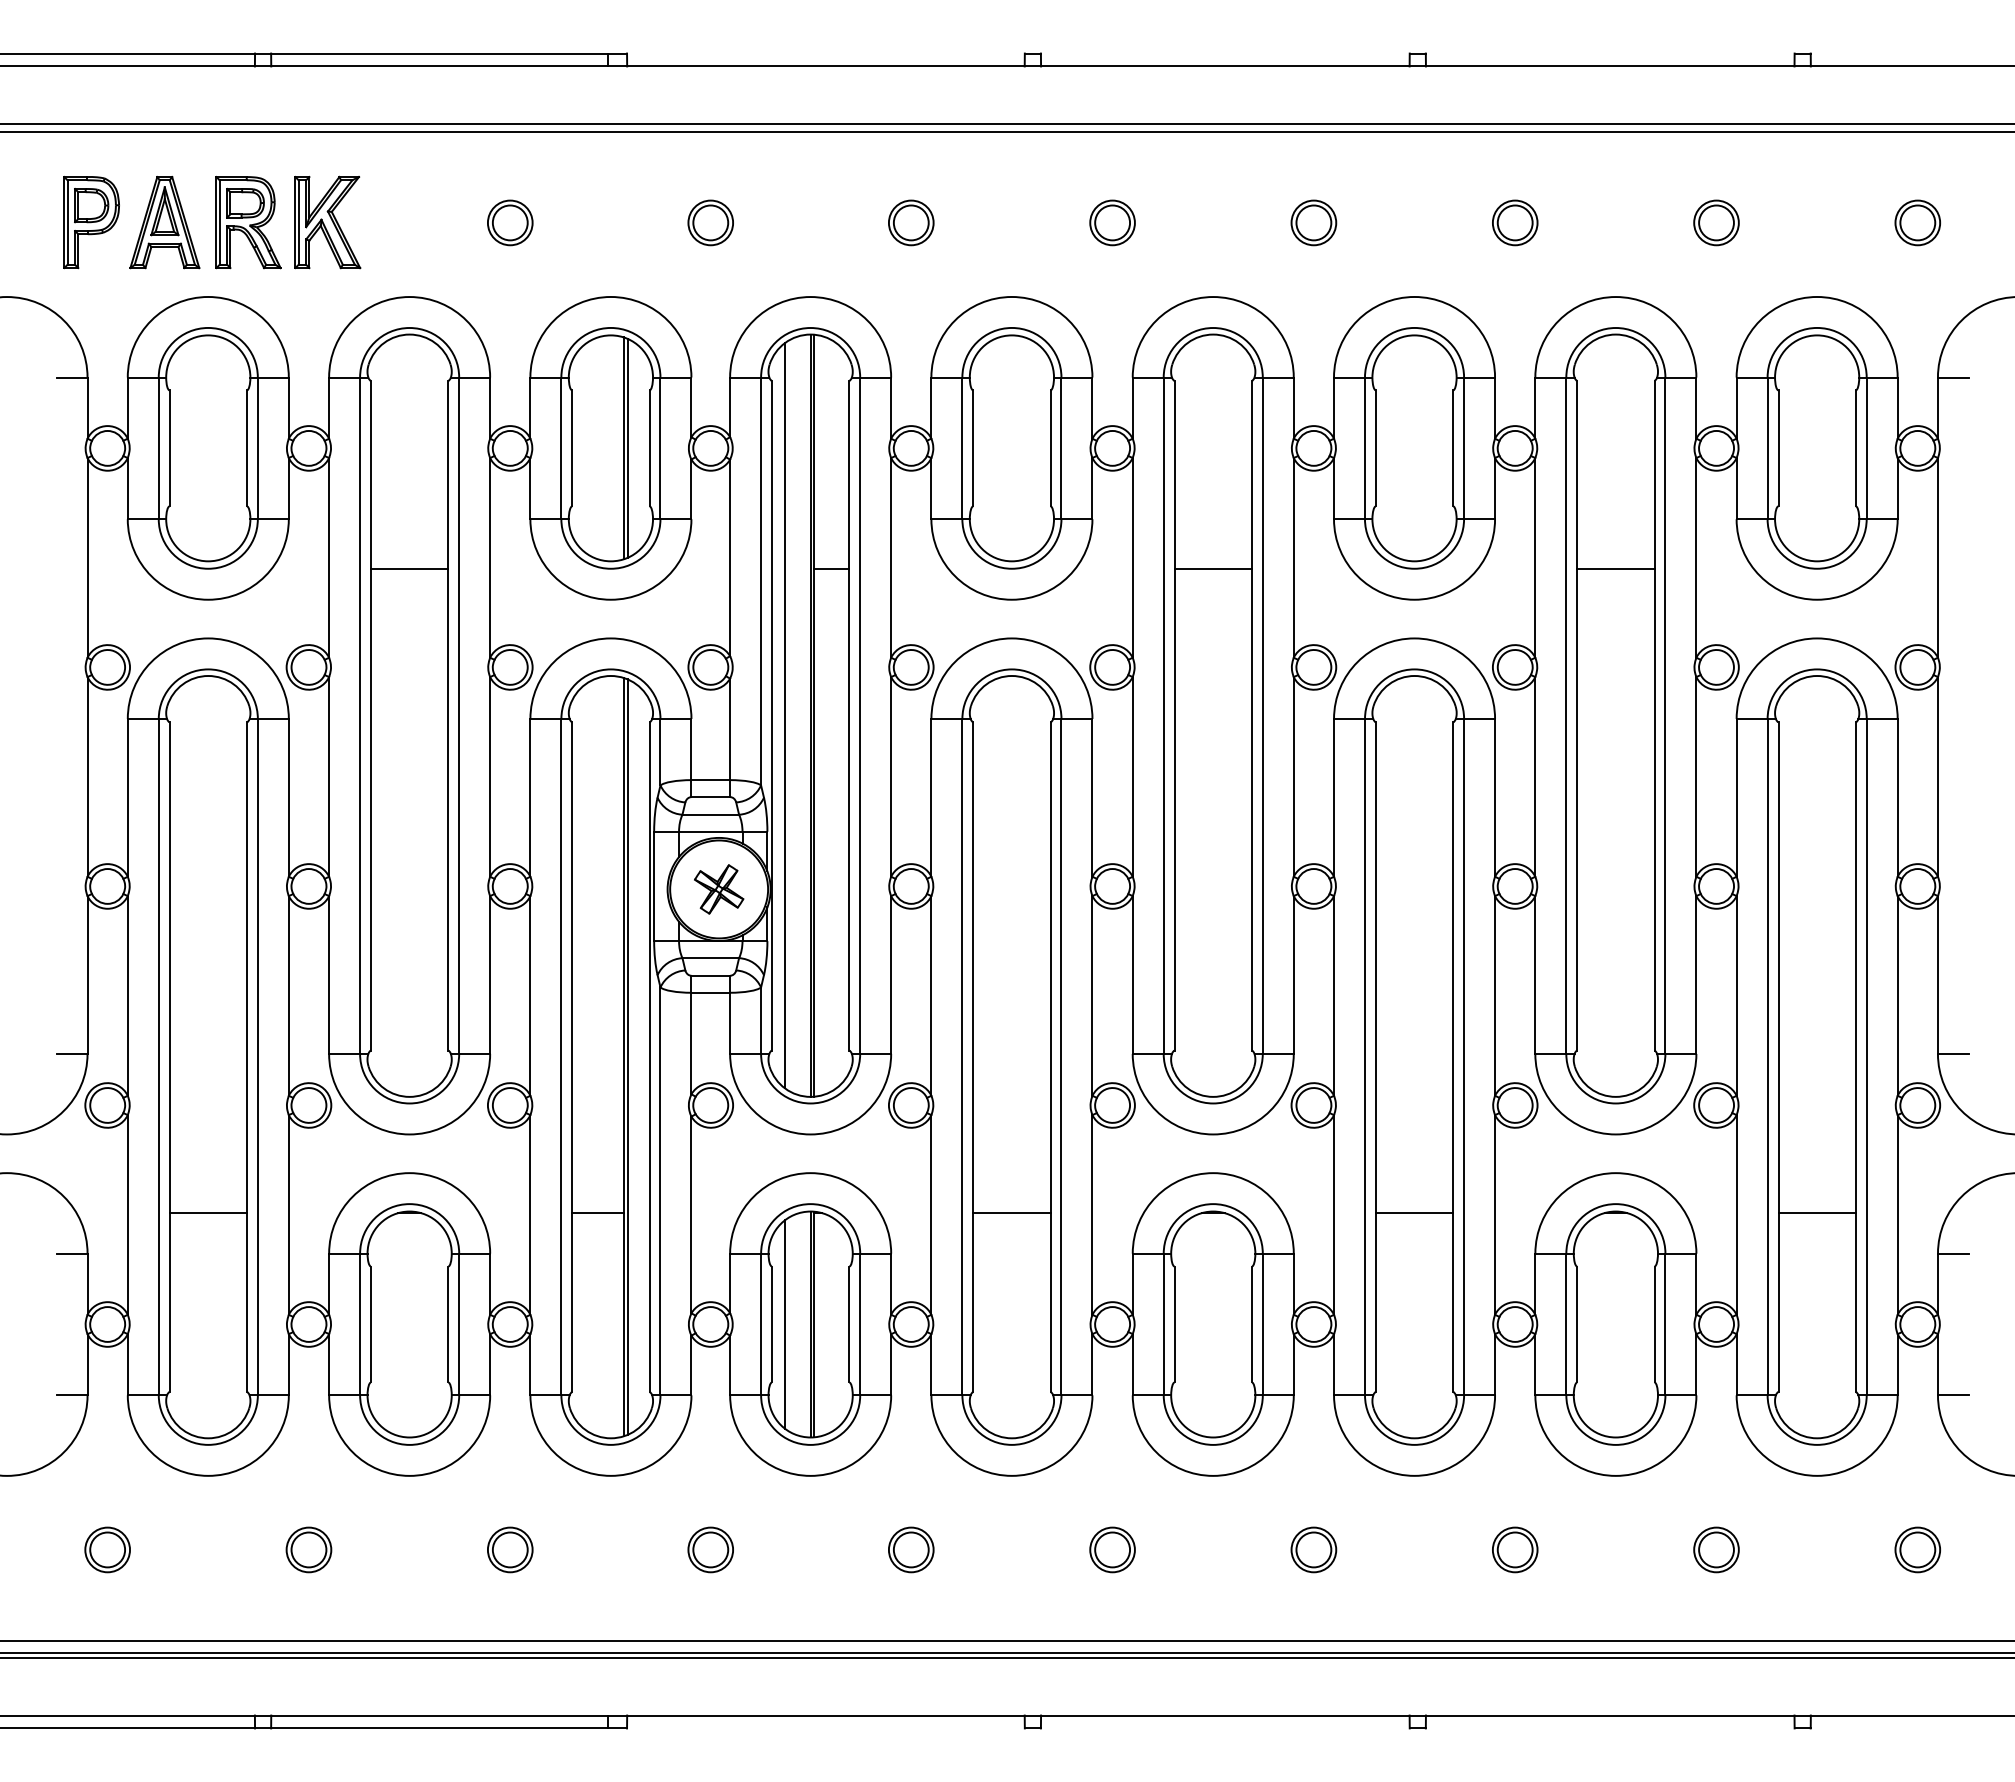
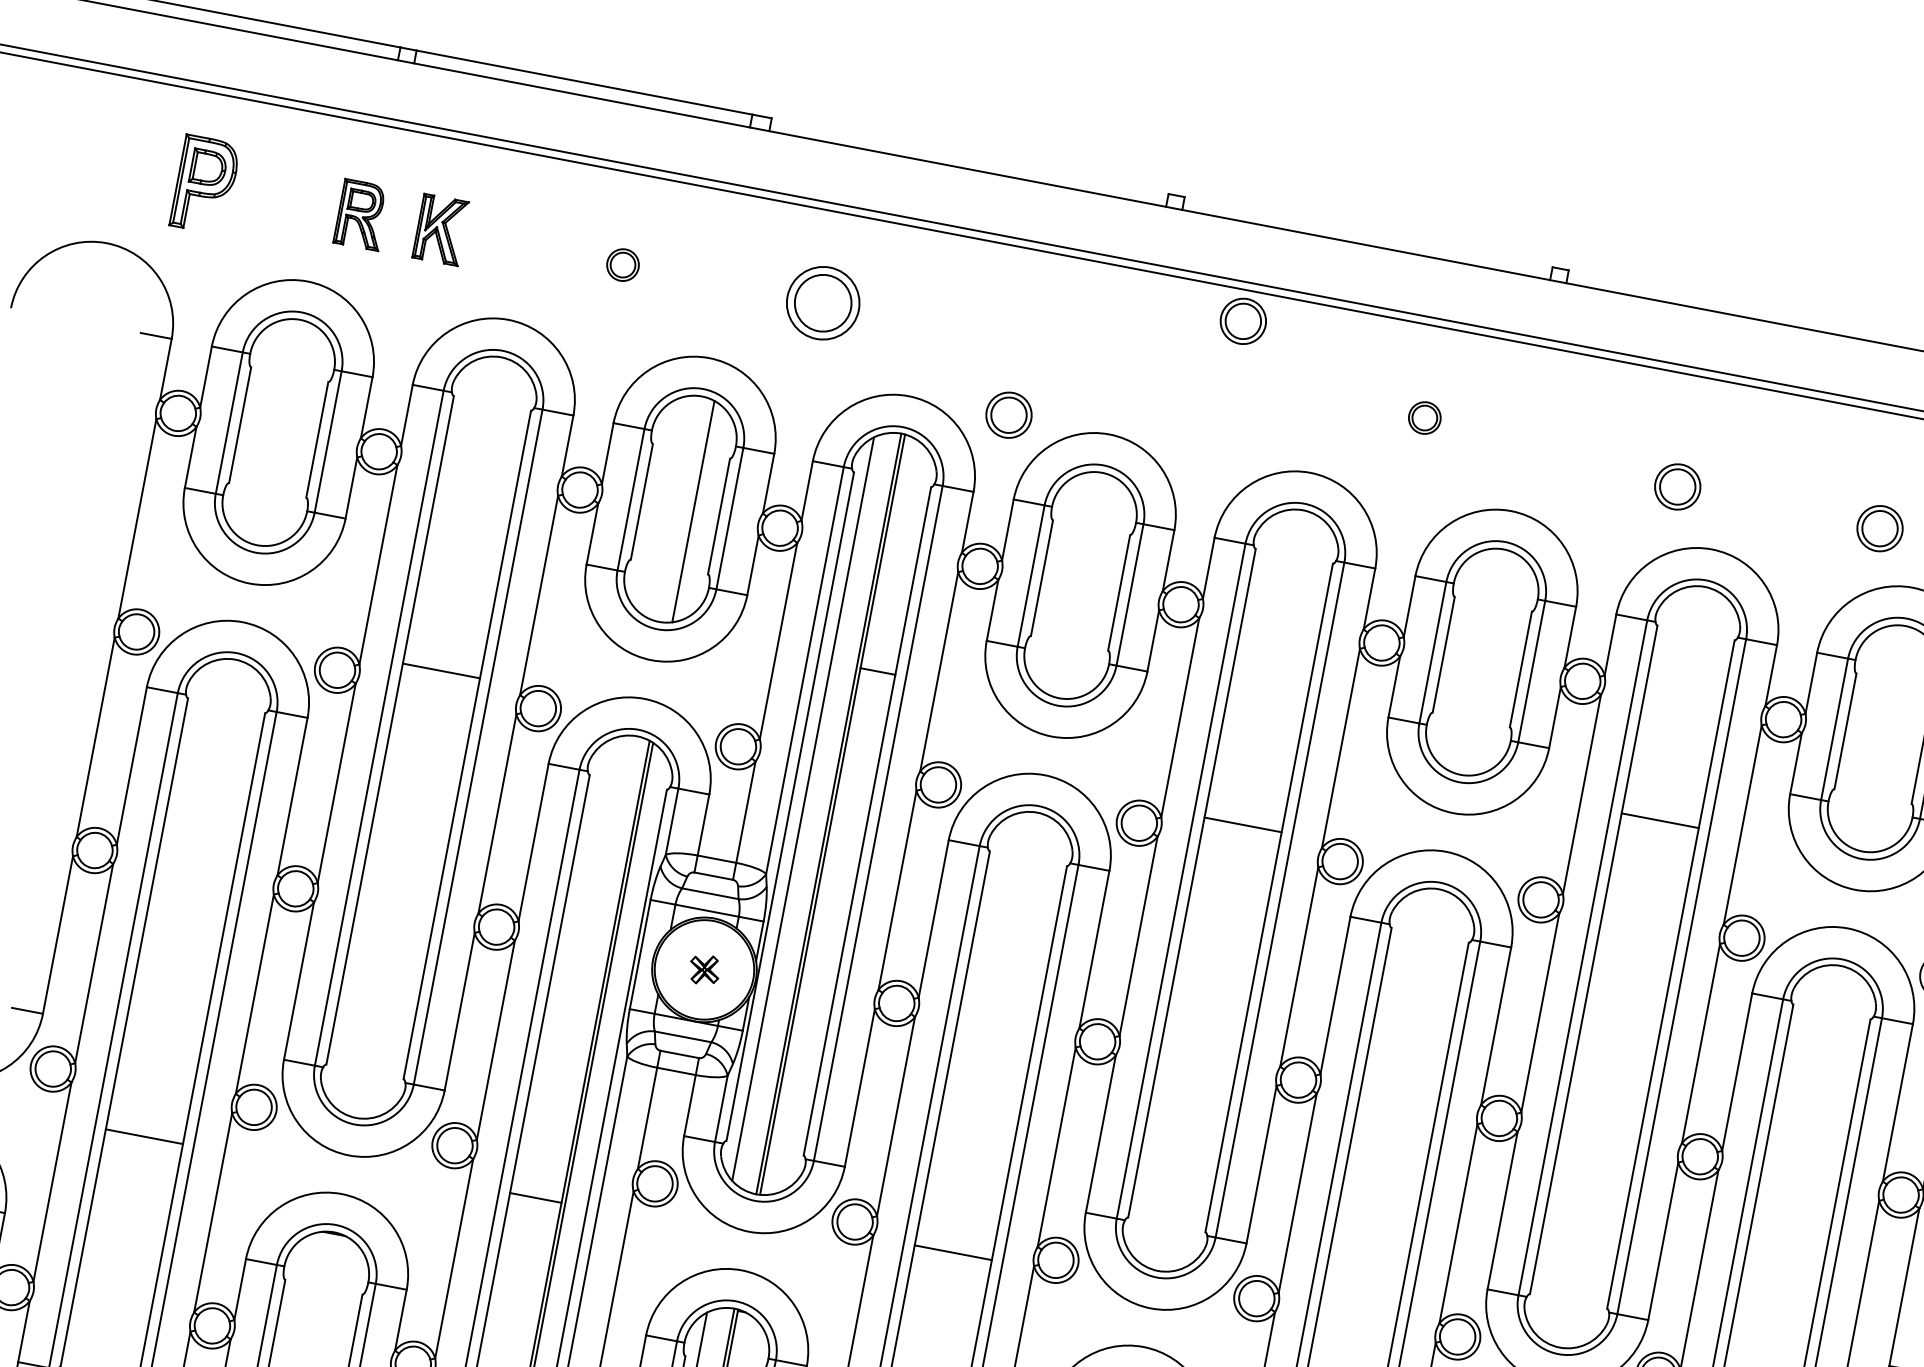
part: (164, 222) -> (278, 198), removed
part: (248, 222) -> (361, 214), size x0.7
part: (327, 222) -> (440, 229), size x0.7
part: (510, 222) -> (623, 264), size x0.7
part: (710, 222) -> (822, 302), size x1.6
part: (911, 222) -> (1009, 414), moved
part: (1112, 222) -> (1243, 320), moved
part: (1313, 222) -> (1424, 417), size x0.7
part: (1515, 222) -> (1678, 486), moved
part: (1716, 222) -> (1880, 528), moved
line: (627, 447) -> (697, 511), removed
line: (409, 568) -> (441, 670), moved
line: (1212, 568) -> (1242, 824), moved
part: (719, 889) -> (704, 970), size x0.6
line: (207, 1213) -> (143, 1136), moved
line: (597, 1213) -> (535, 1198), moved
line: (1011, 1213) -> (952, 1253), moved

